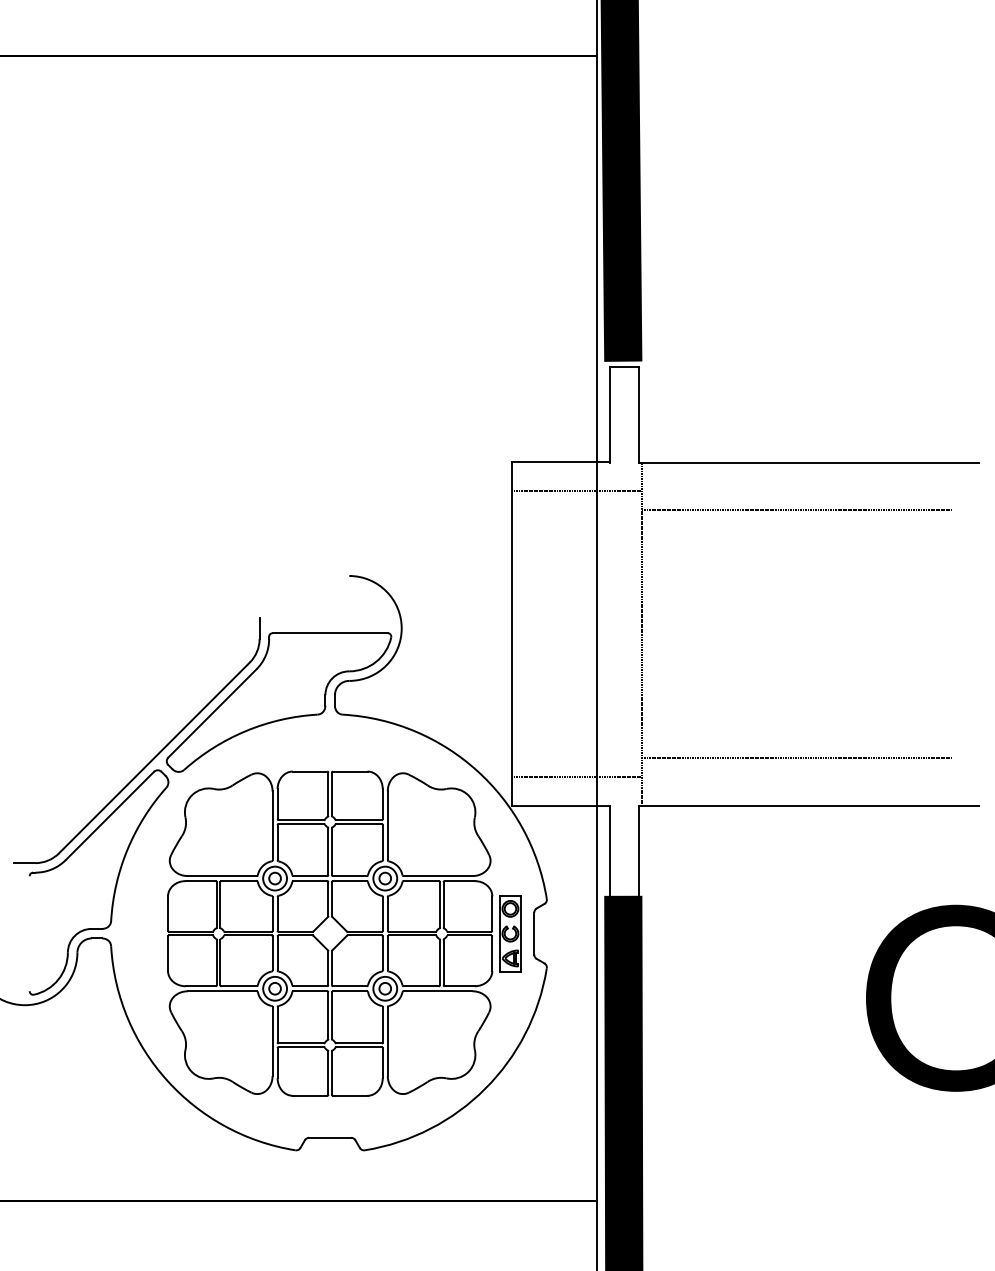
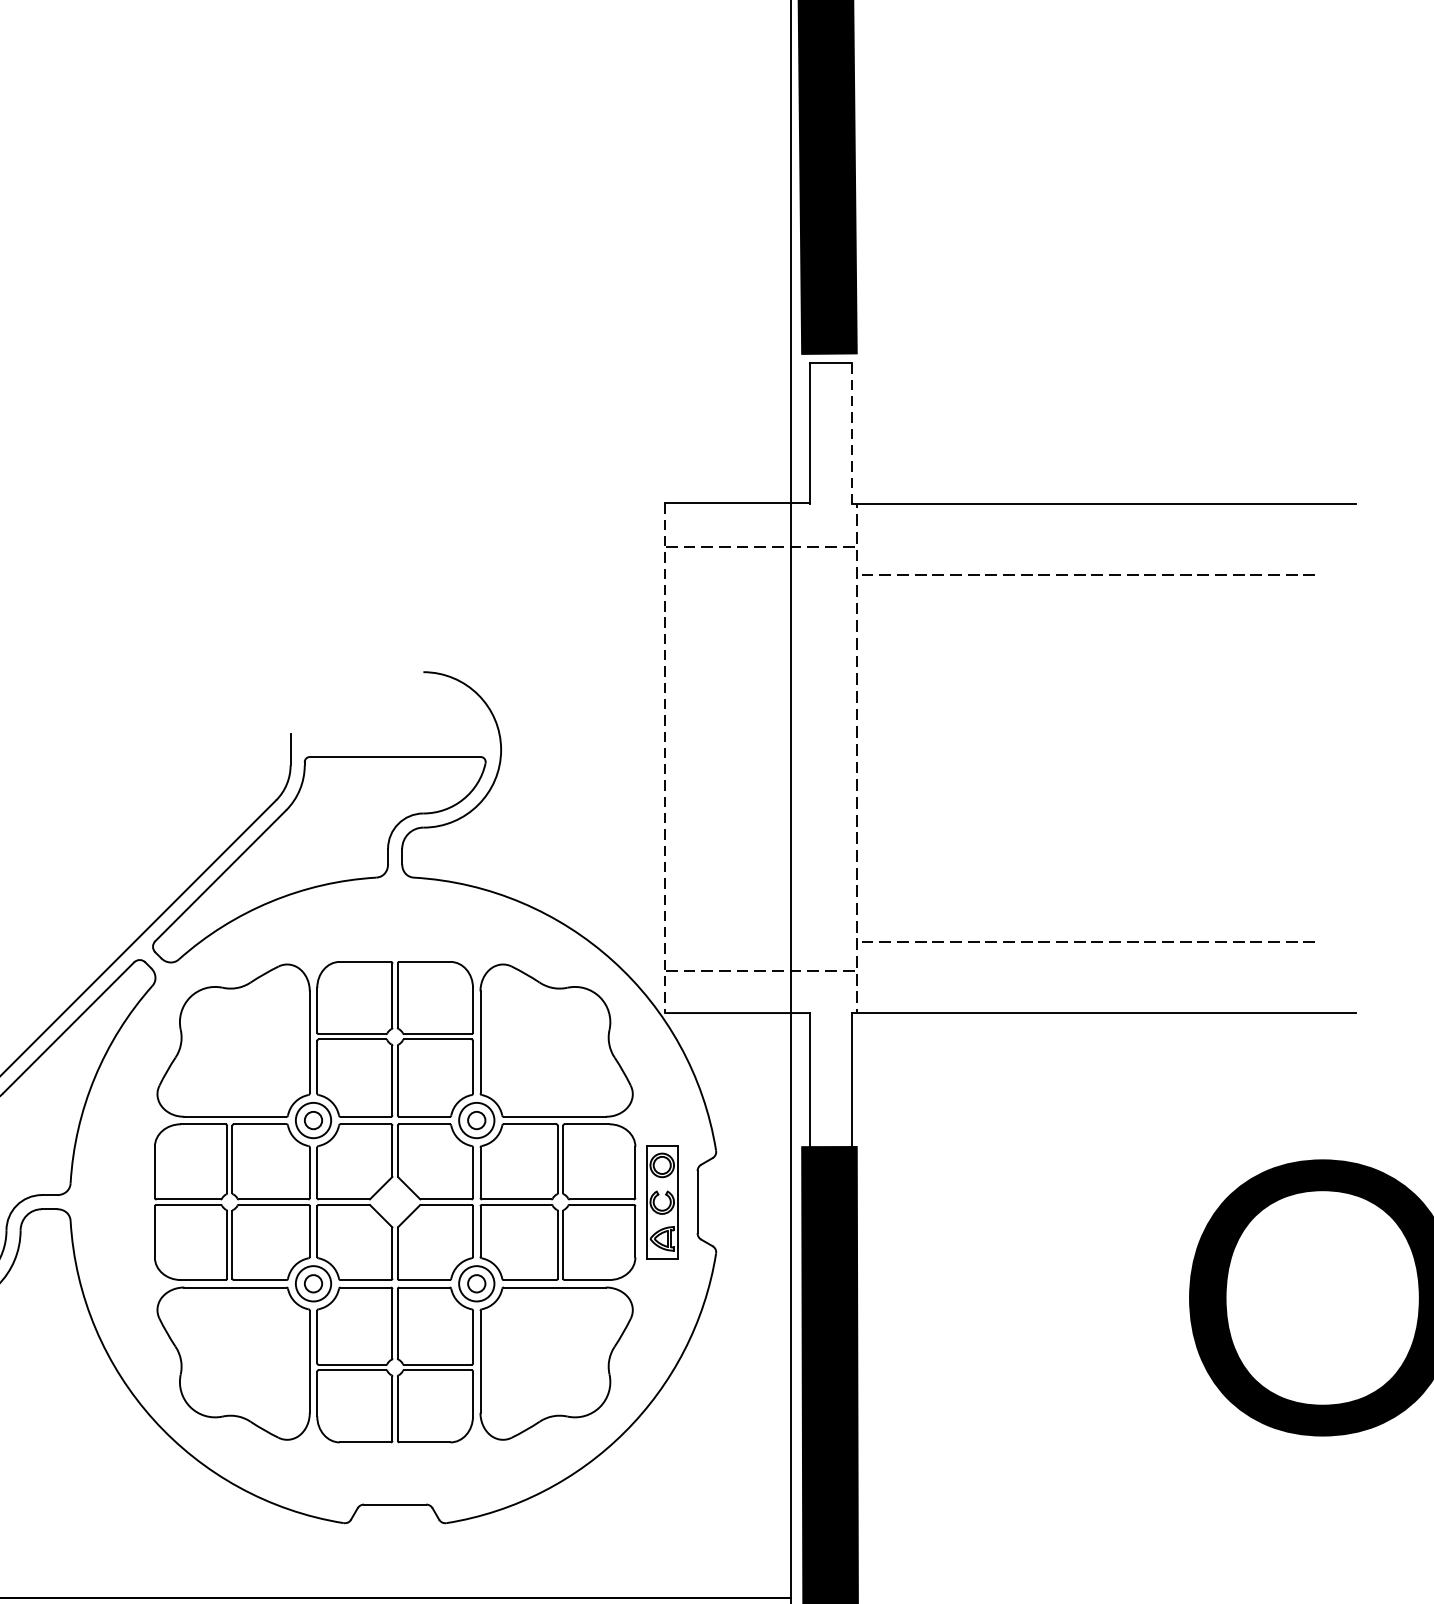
line: (638, 414) -> (851, 432), solid -> dashed
line: (512, 634) -> (665, 758), solid -> dashed

